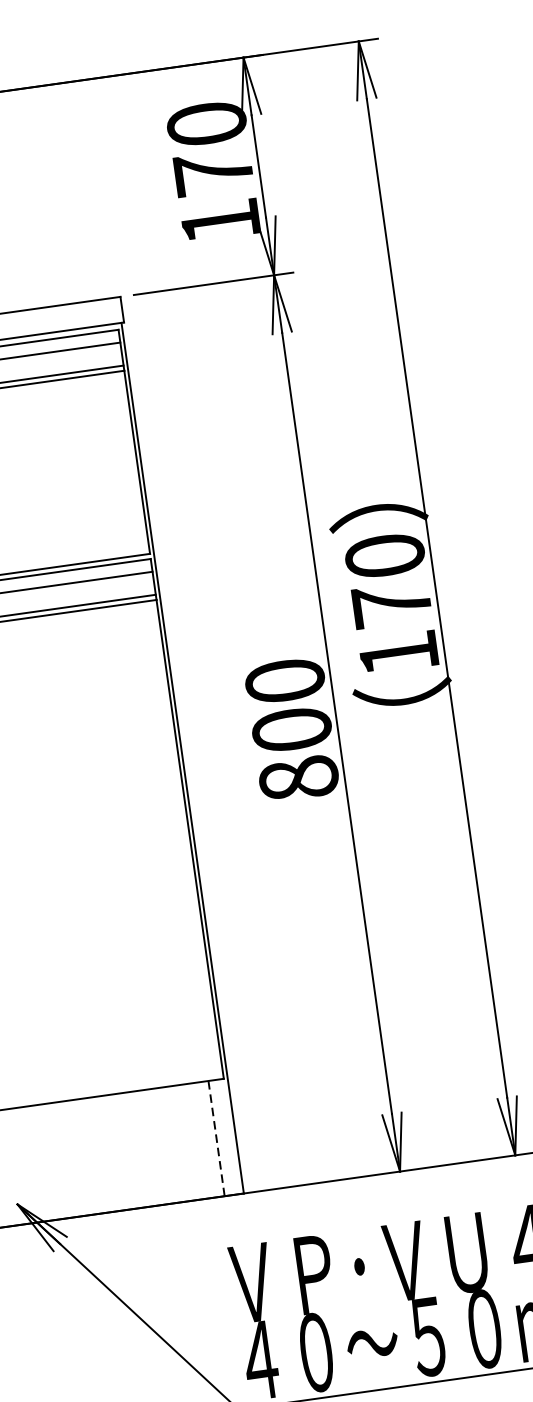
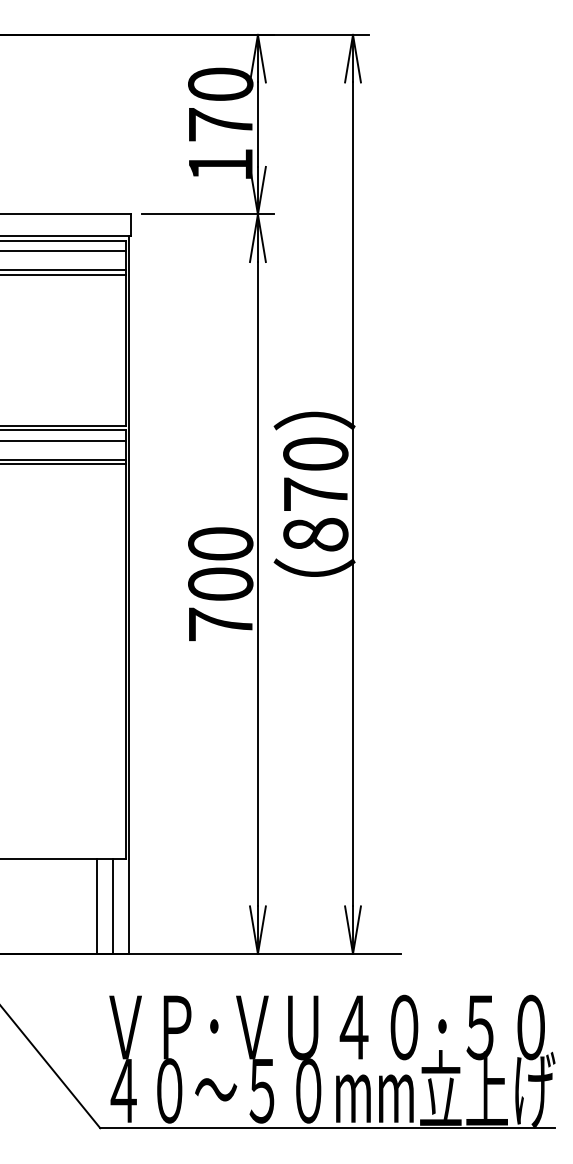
text: (398, 653) -> (315, 534), 170 -> 870
text: (298, 778) -> (220, 624), 800 -> 700
line: (216, 1138) -> (113, 906), dashed -> solid
line: (197, 1140) -> (97, 905), added

